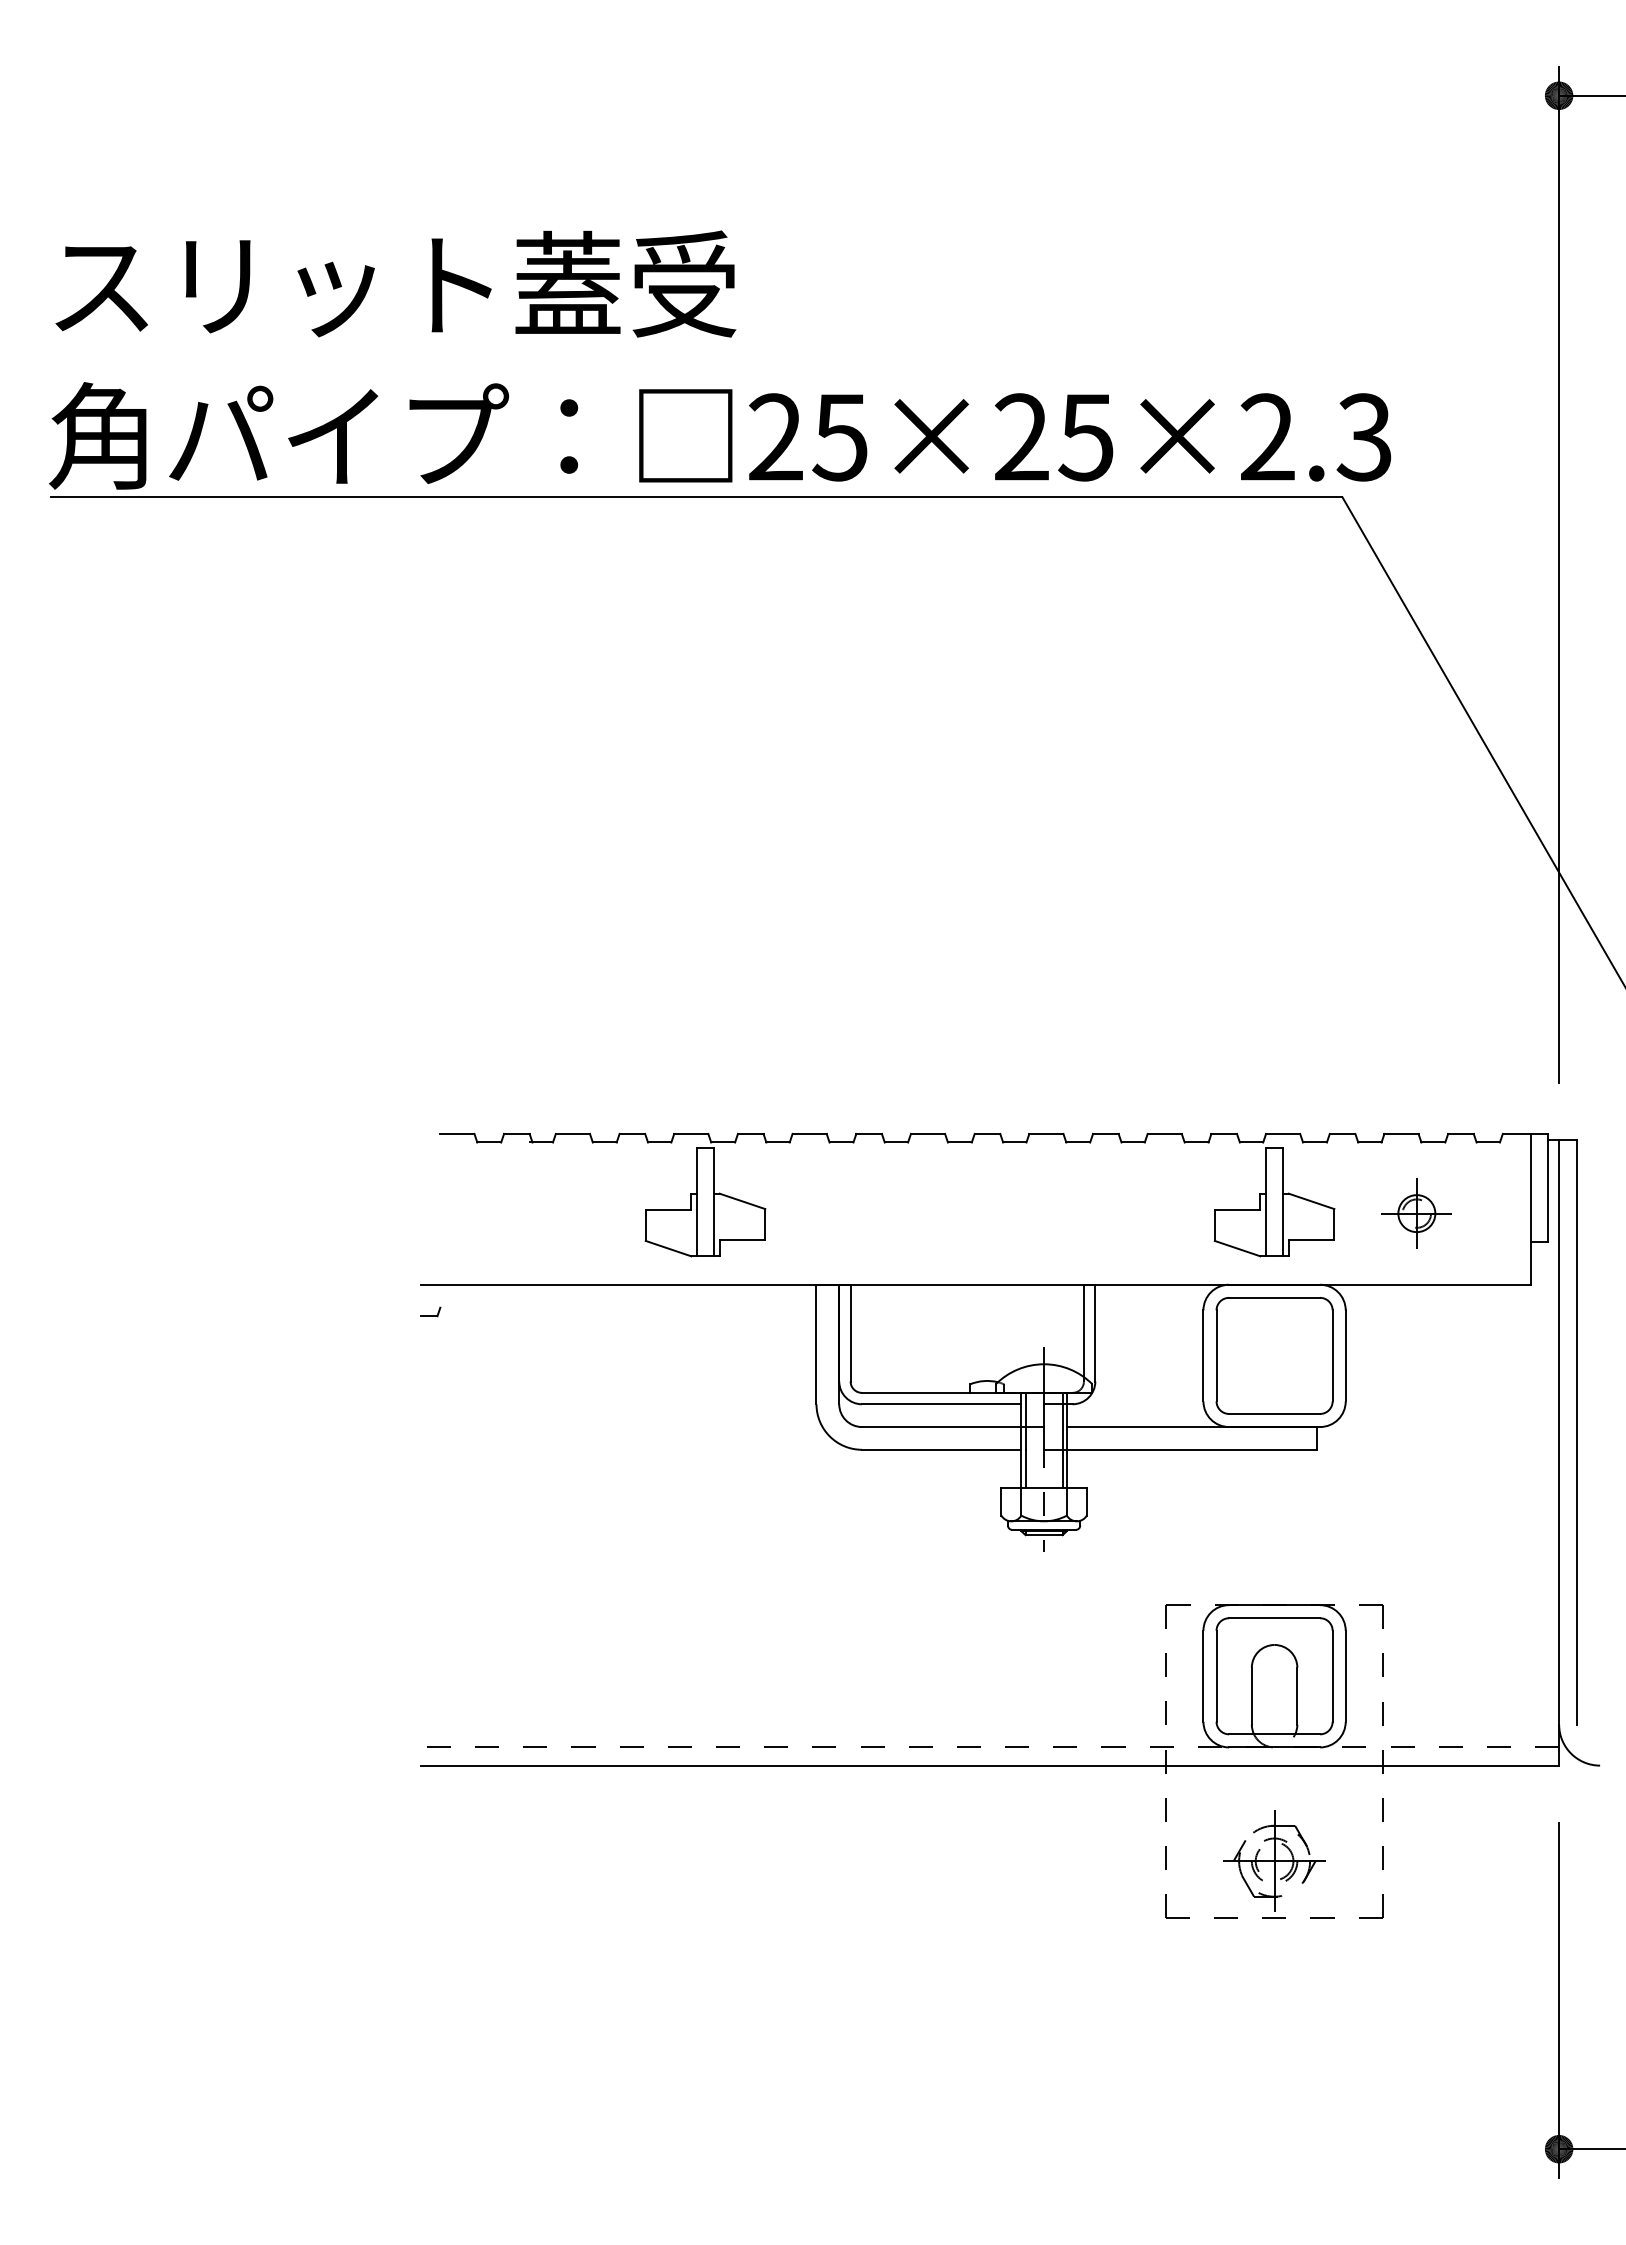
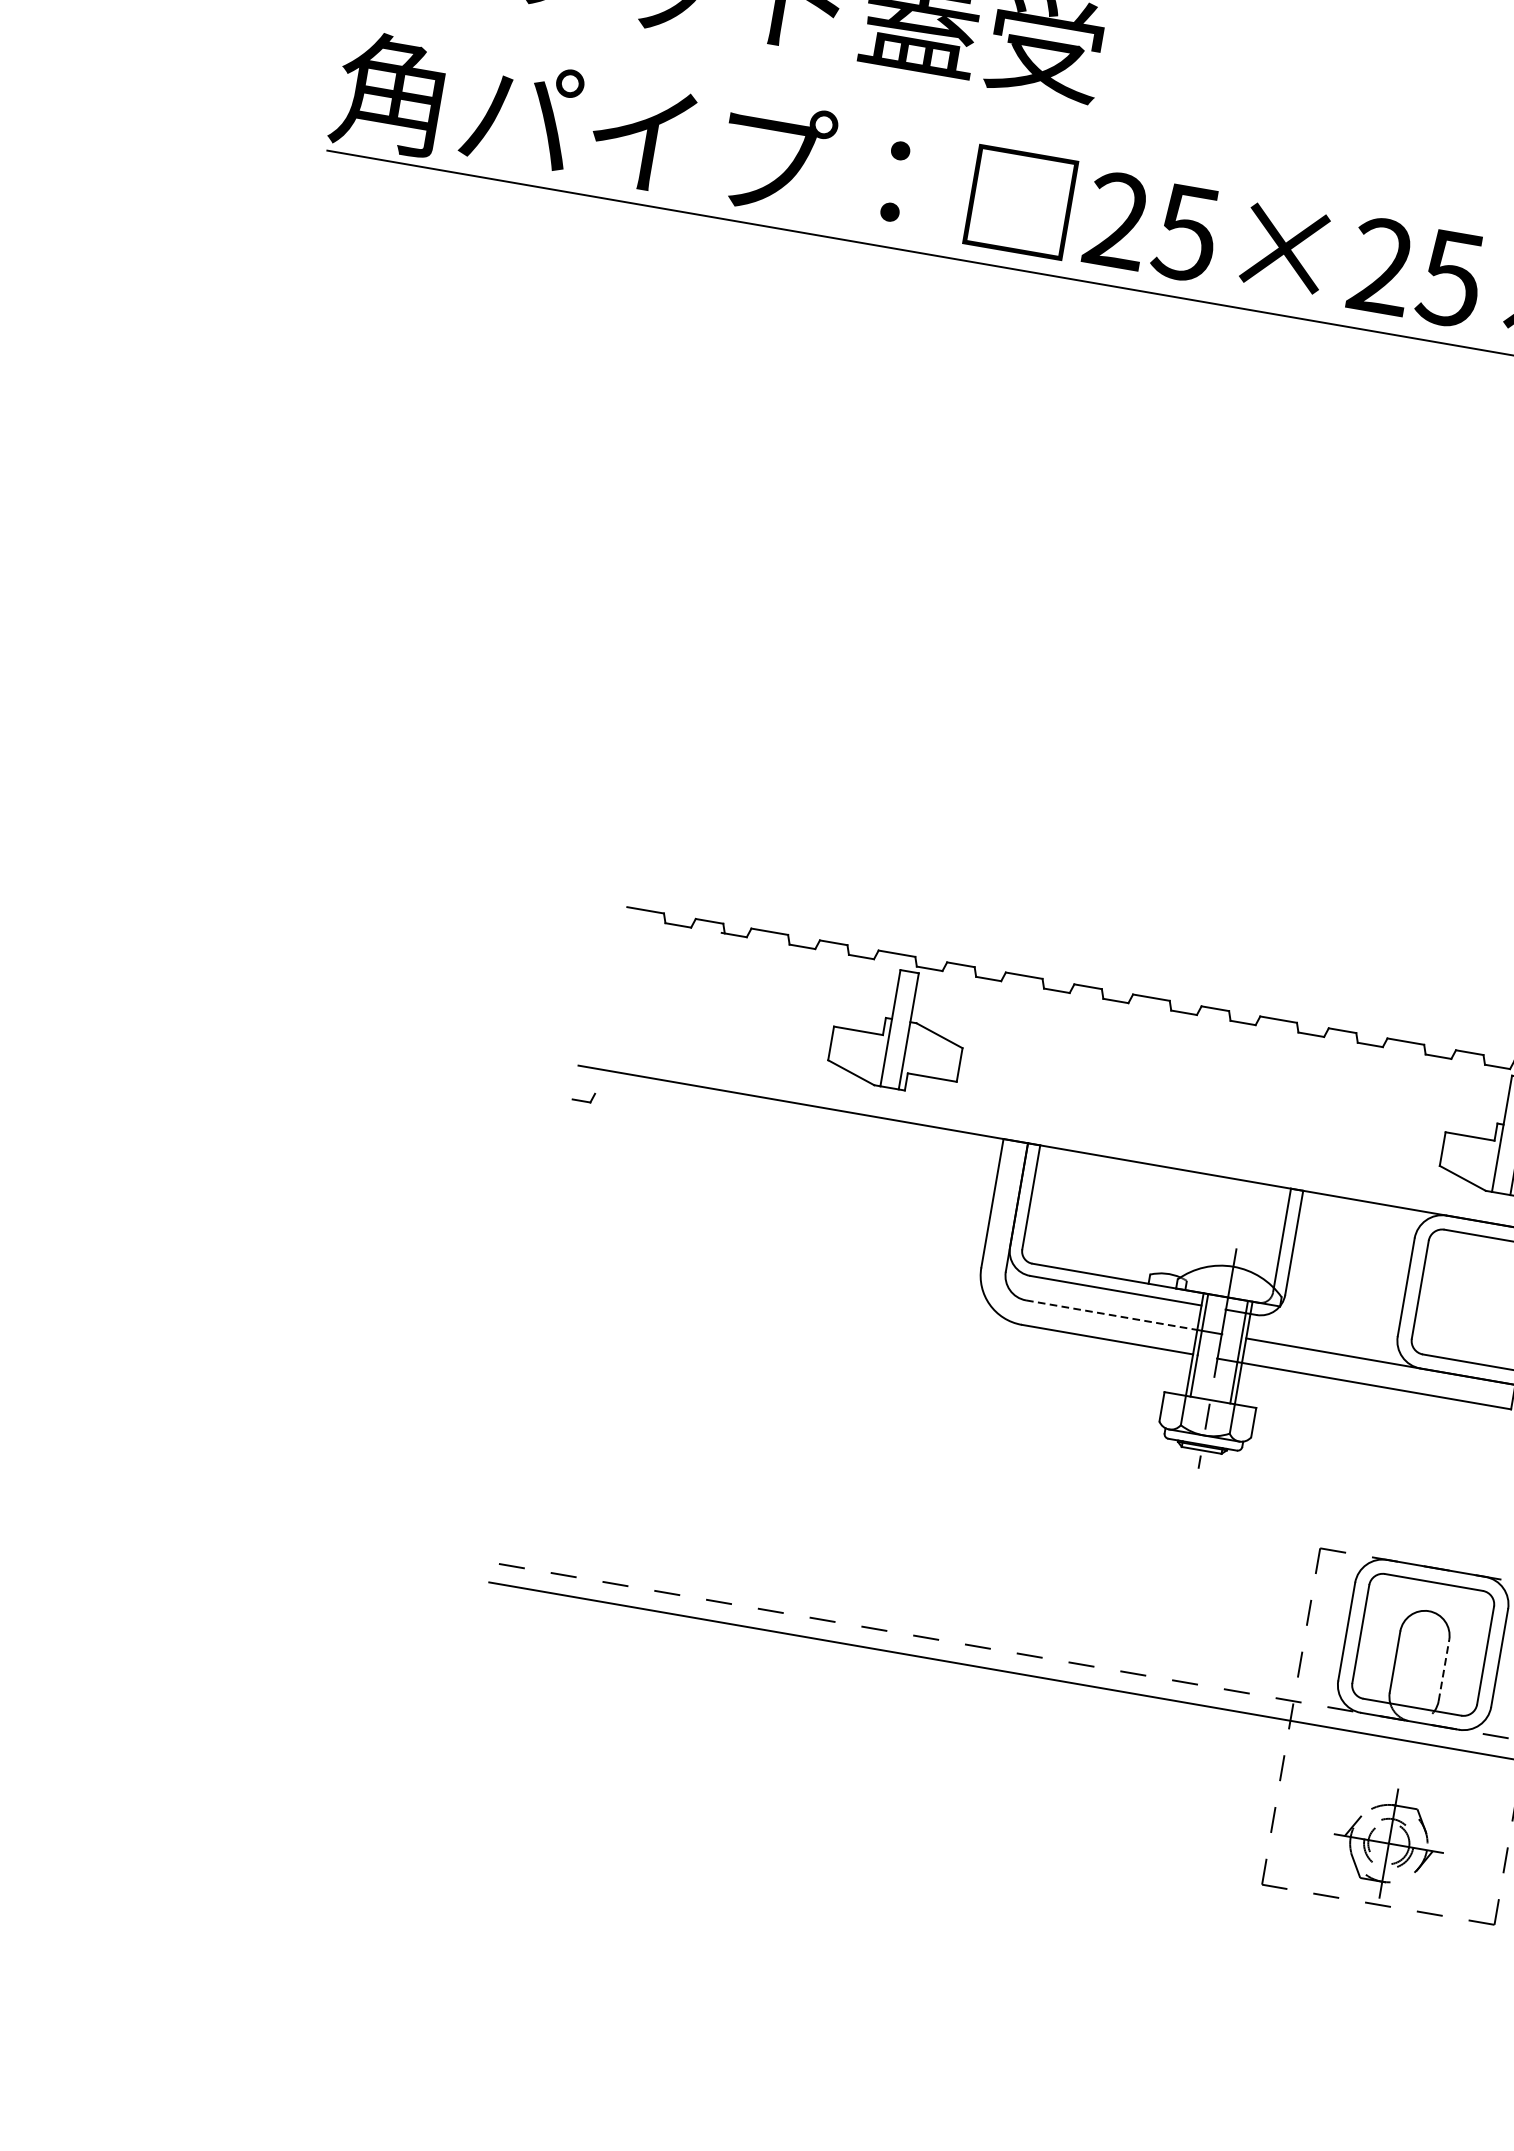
line: (941, 1427) -> (1111, 1315), solid -> dashed
line: (1297, 1695) -> (1444, 1669), solid -> dashed

